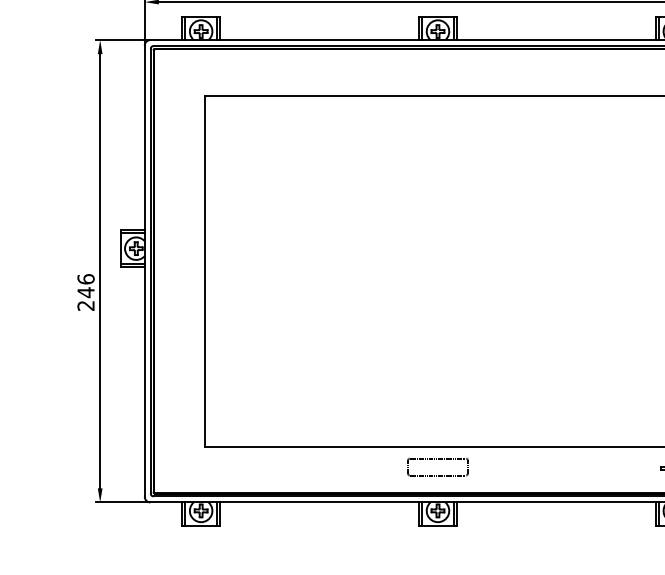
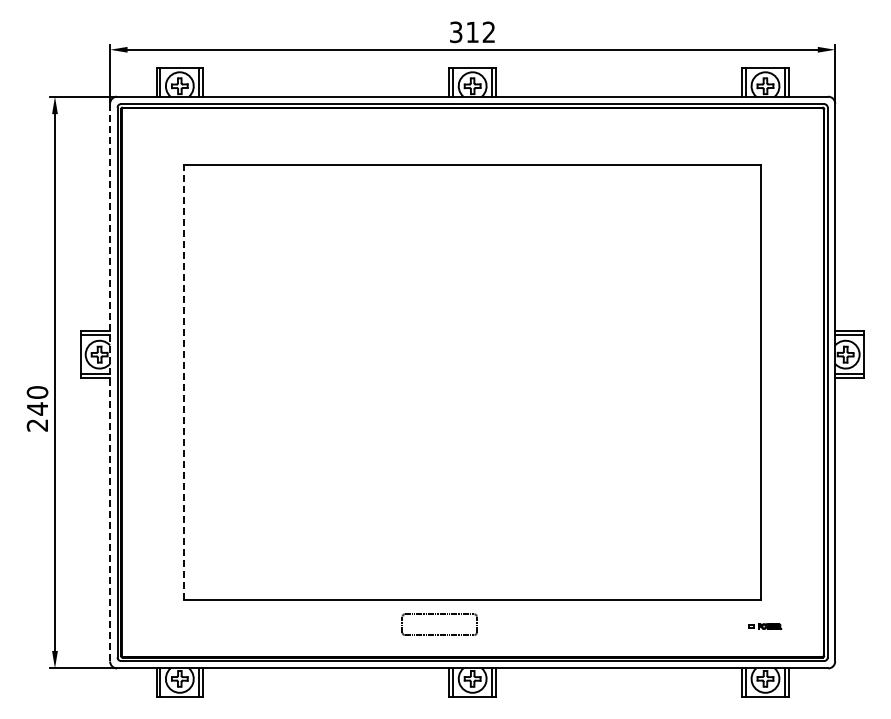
line: (145, 271) -> (110, 382), solid -> dashed
line: (204, 271) -> (184, 382), solid -> dashed
text: (86, 279) -> (37, 392), 246 -> 240
part: (437, 458) -> (438, 614), moved

